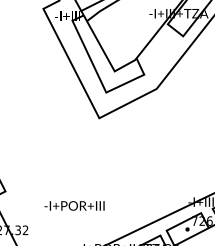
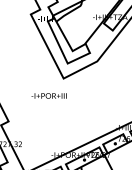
text: (73, 205) -> (48, 95), moved

